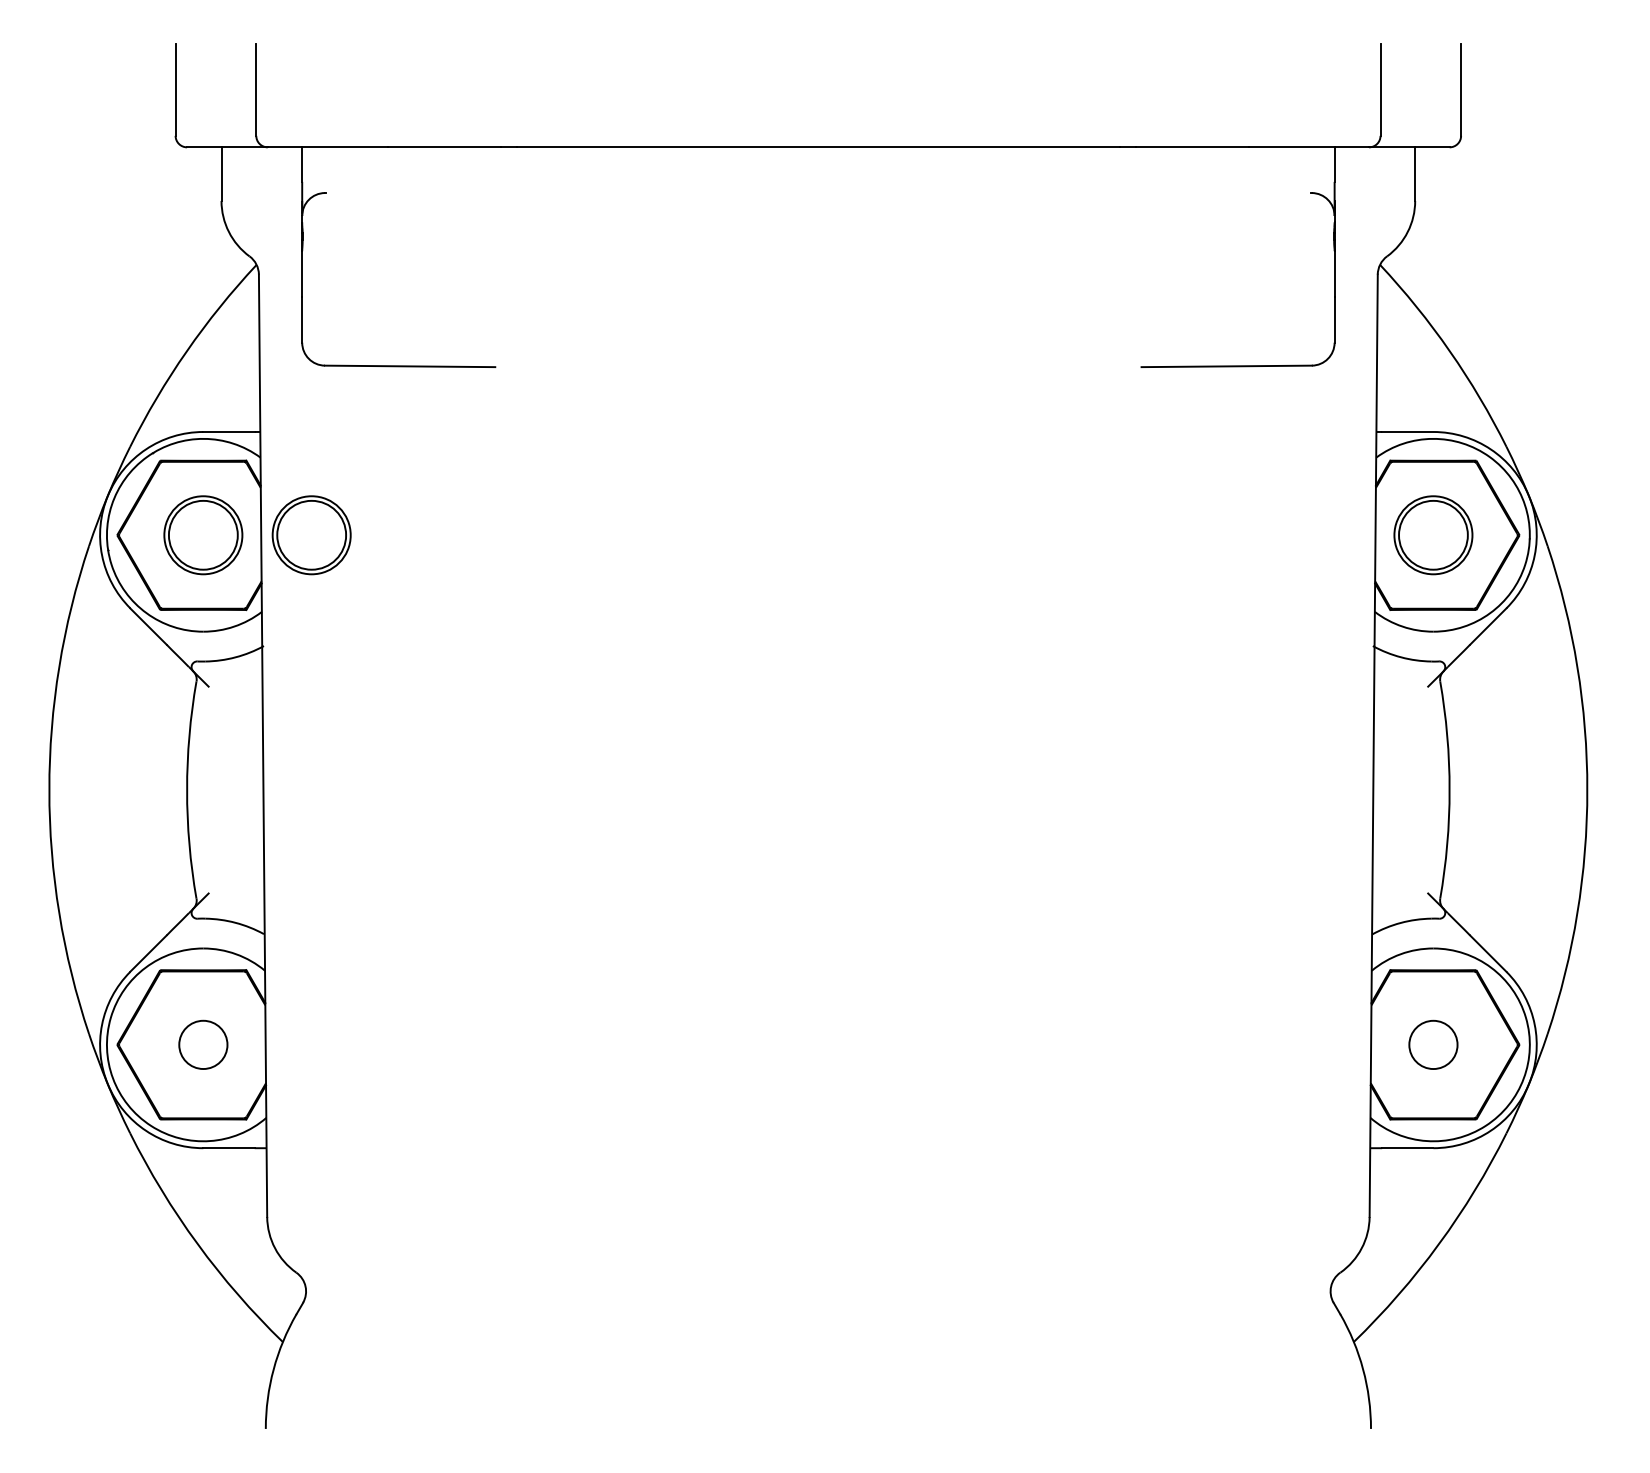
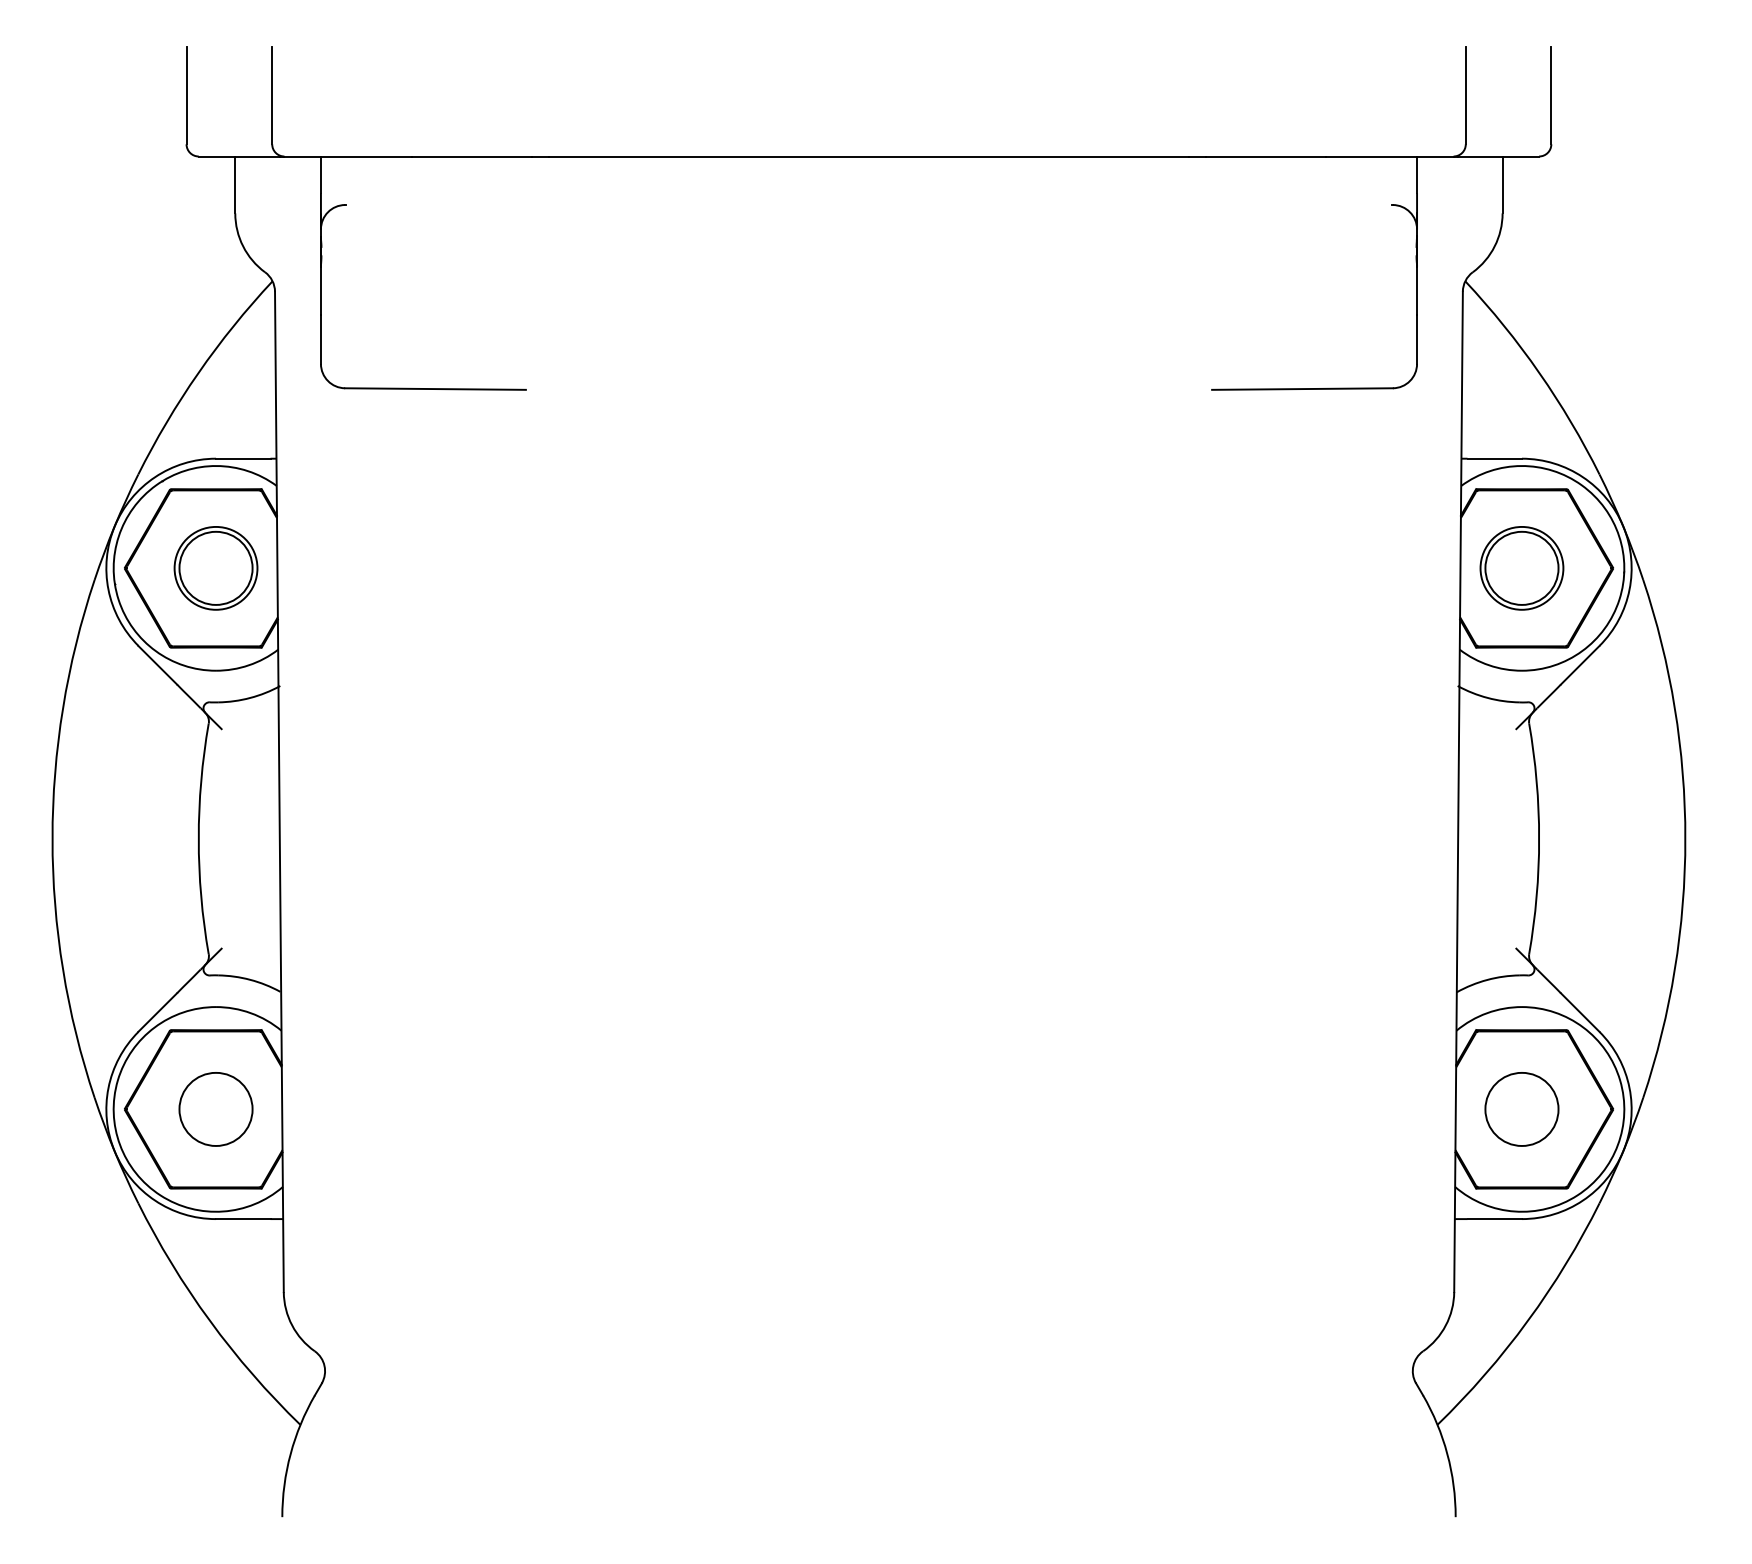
part: (311, 535) -> (330, 568), removed
circle: (202, 1044) -> (215, 1108), size x1.43
circle: (1432, 1044) -> (1521, 1109), size x1.43

